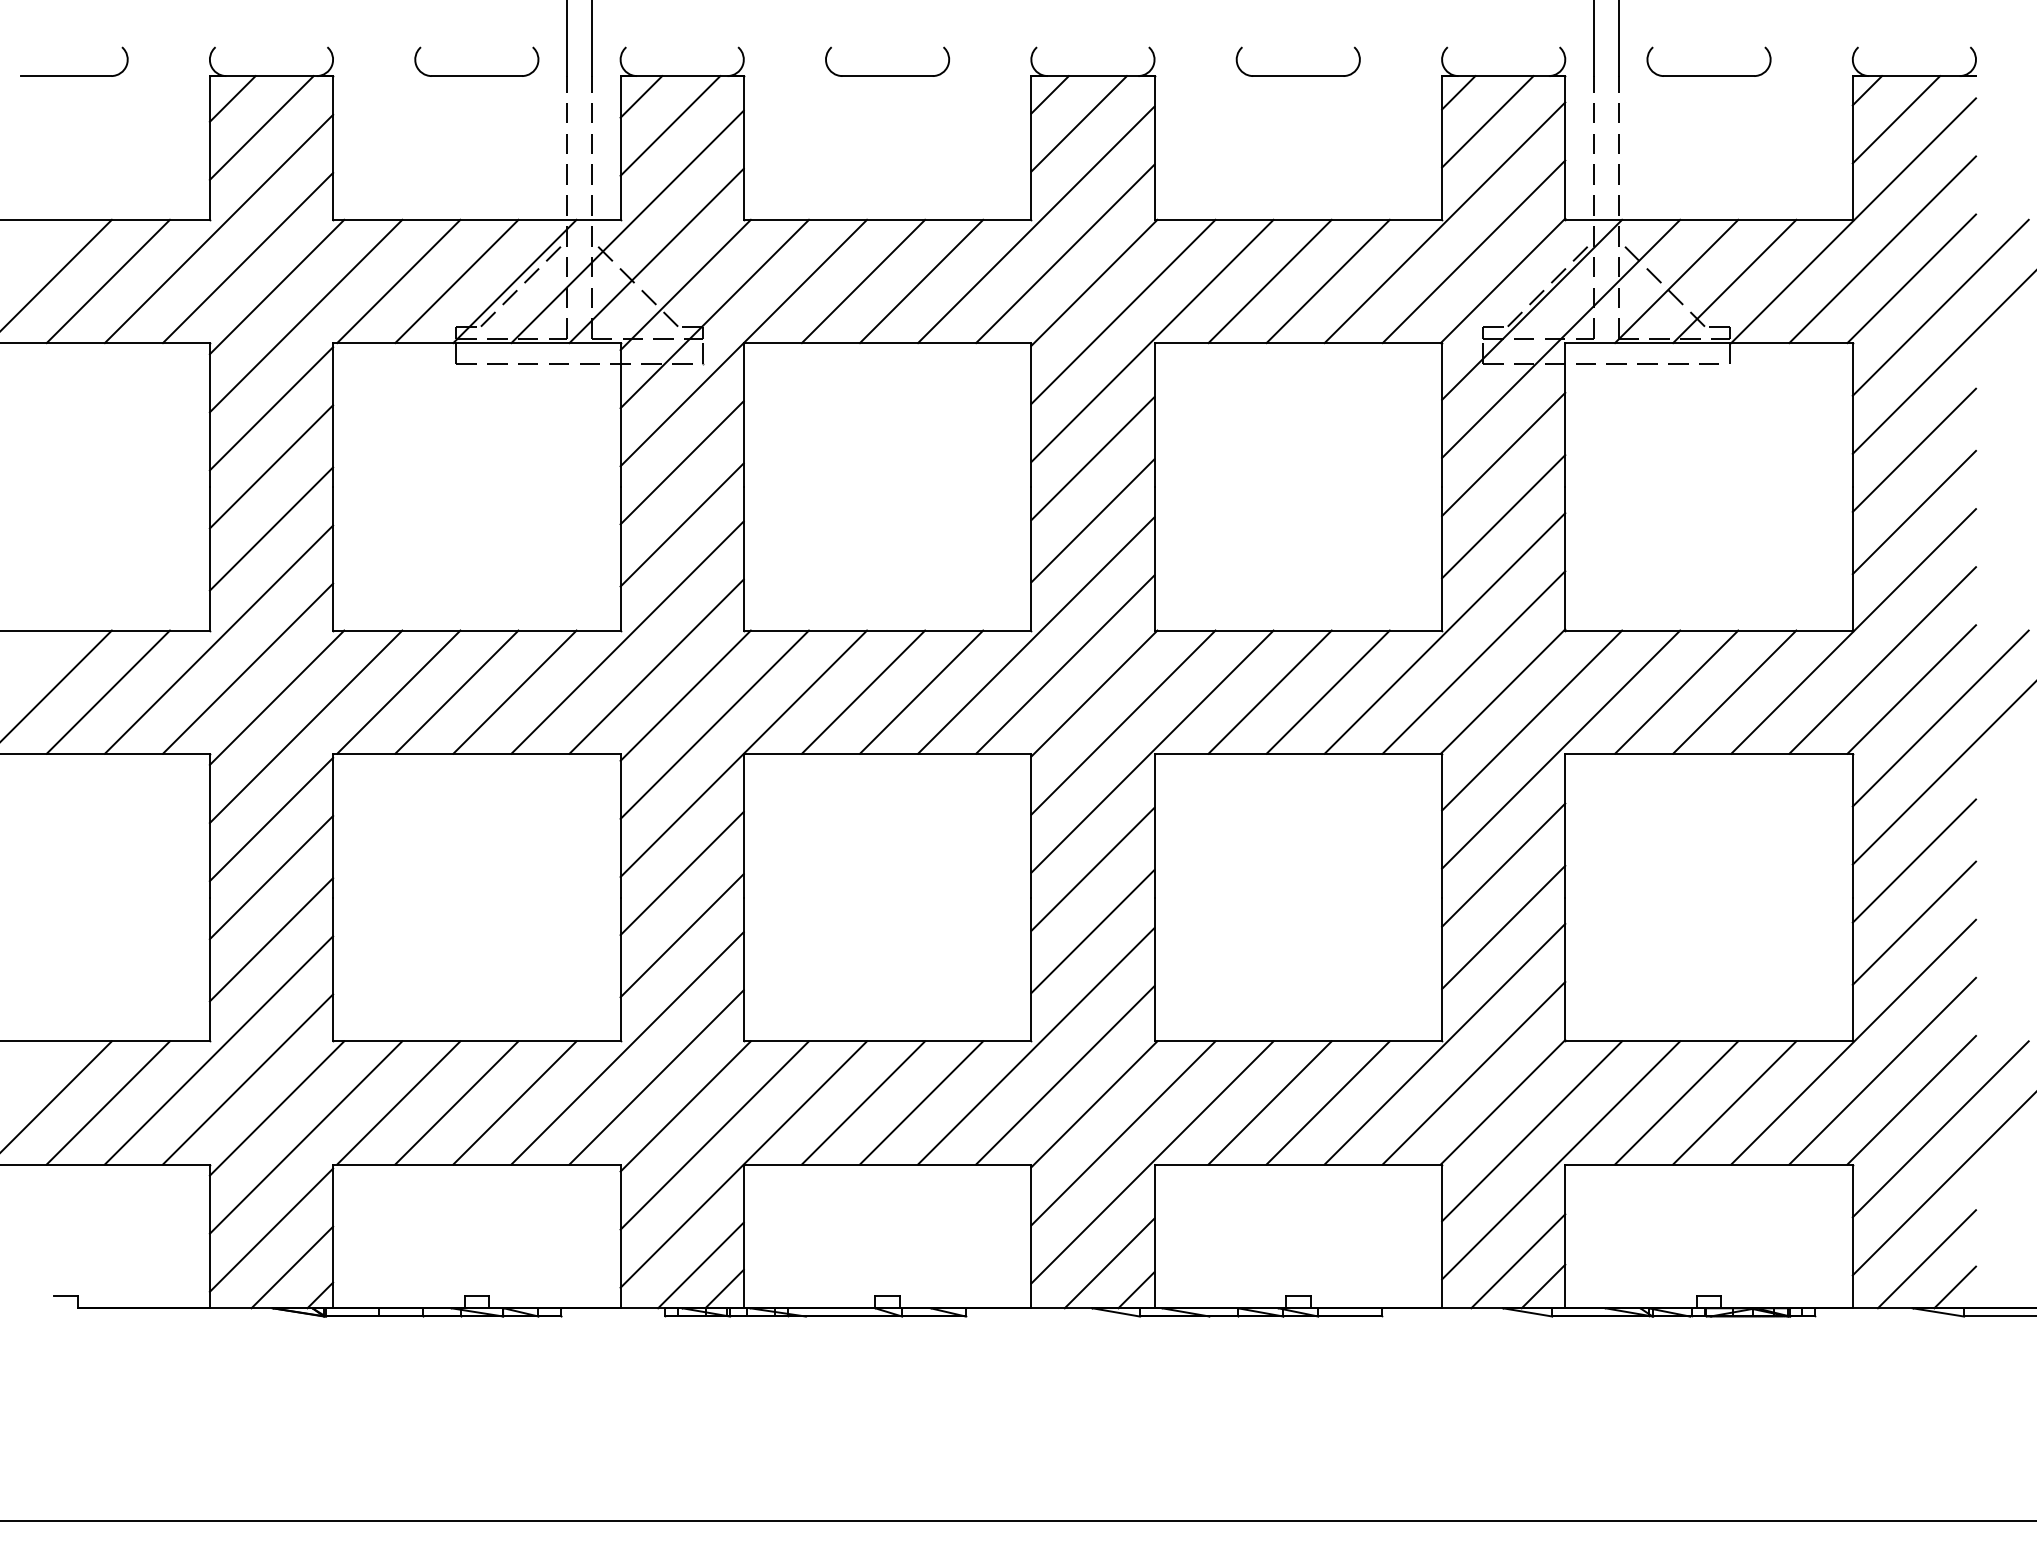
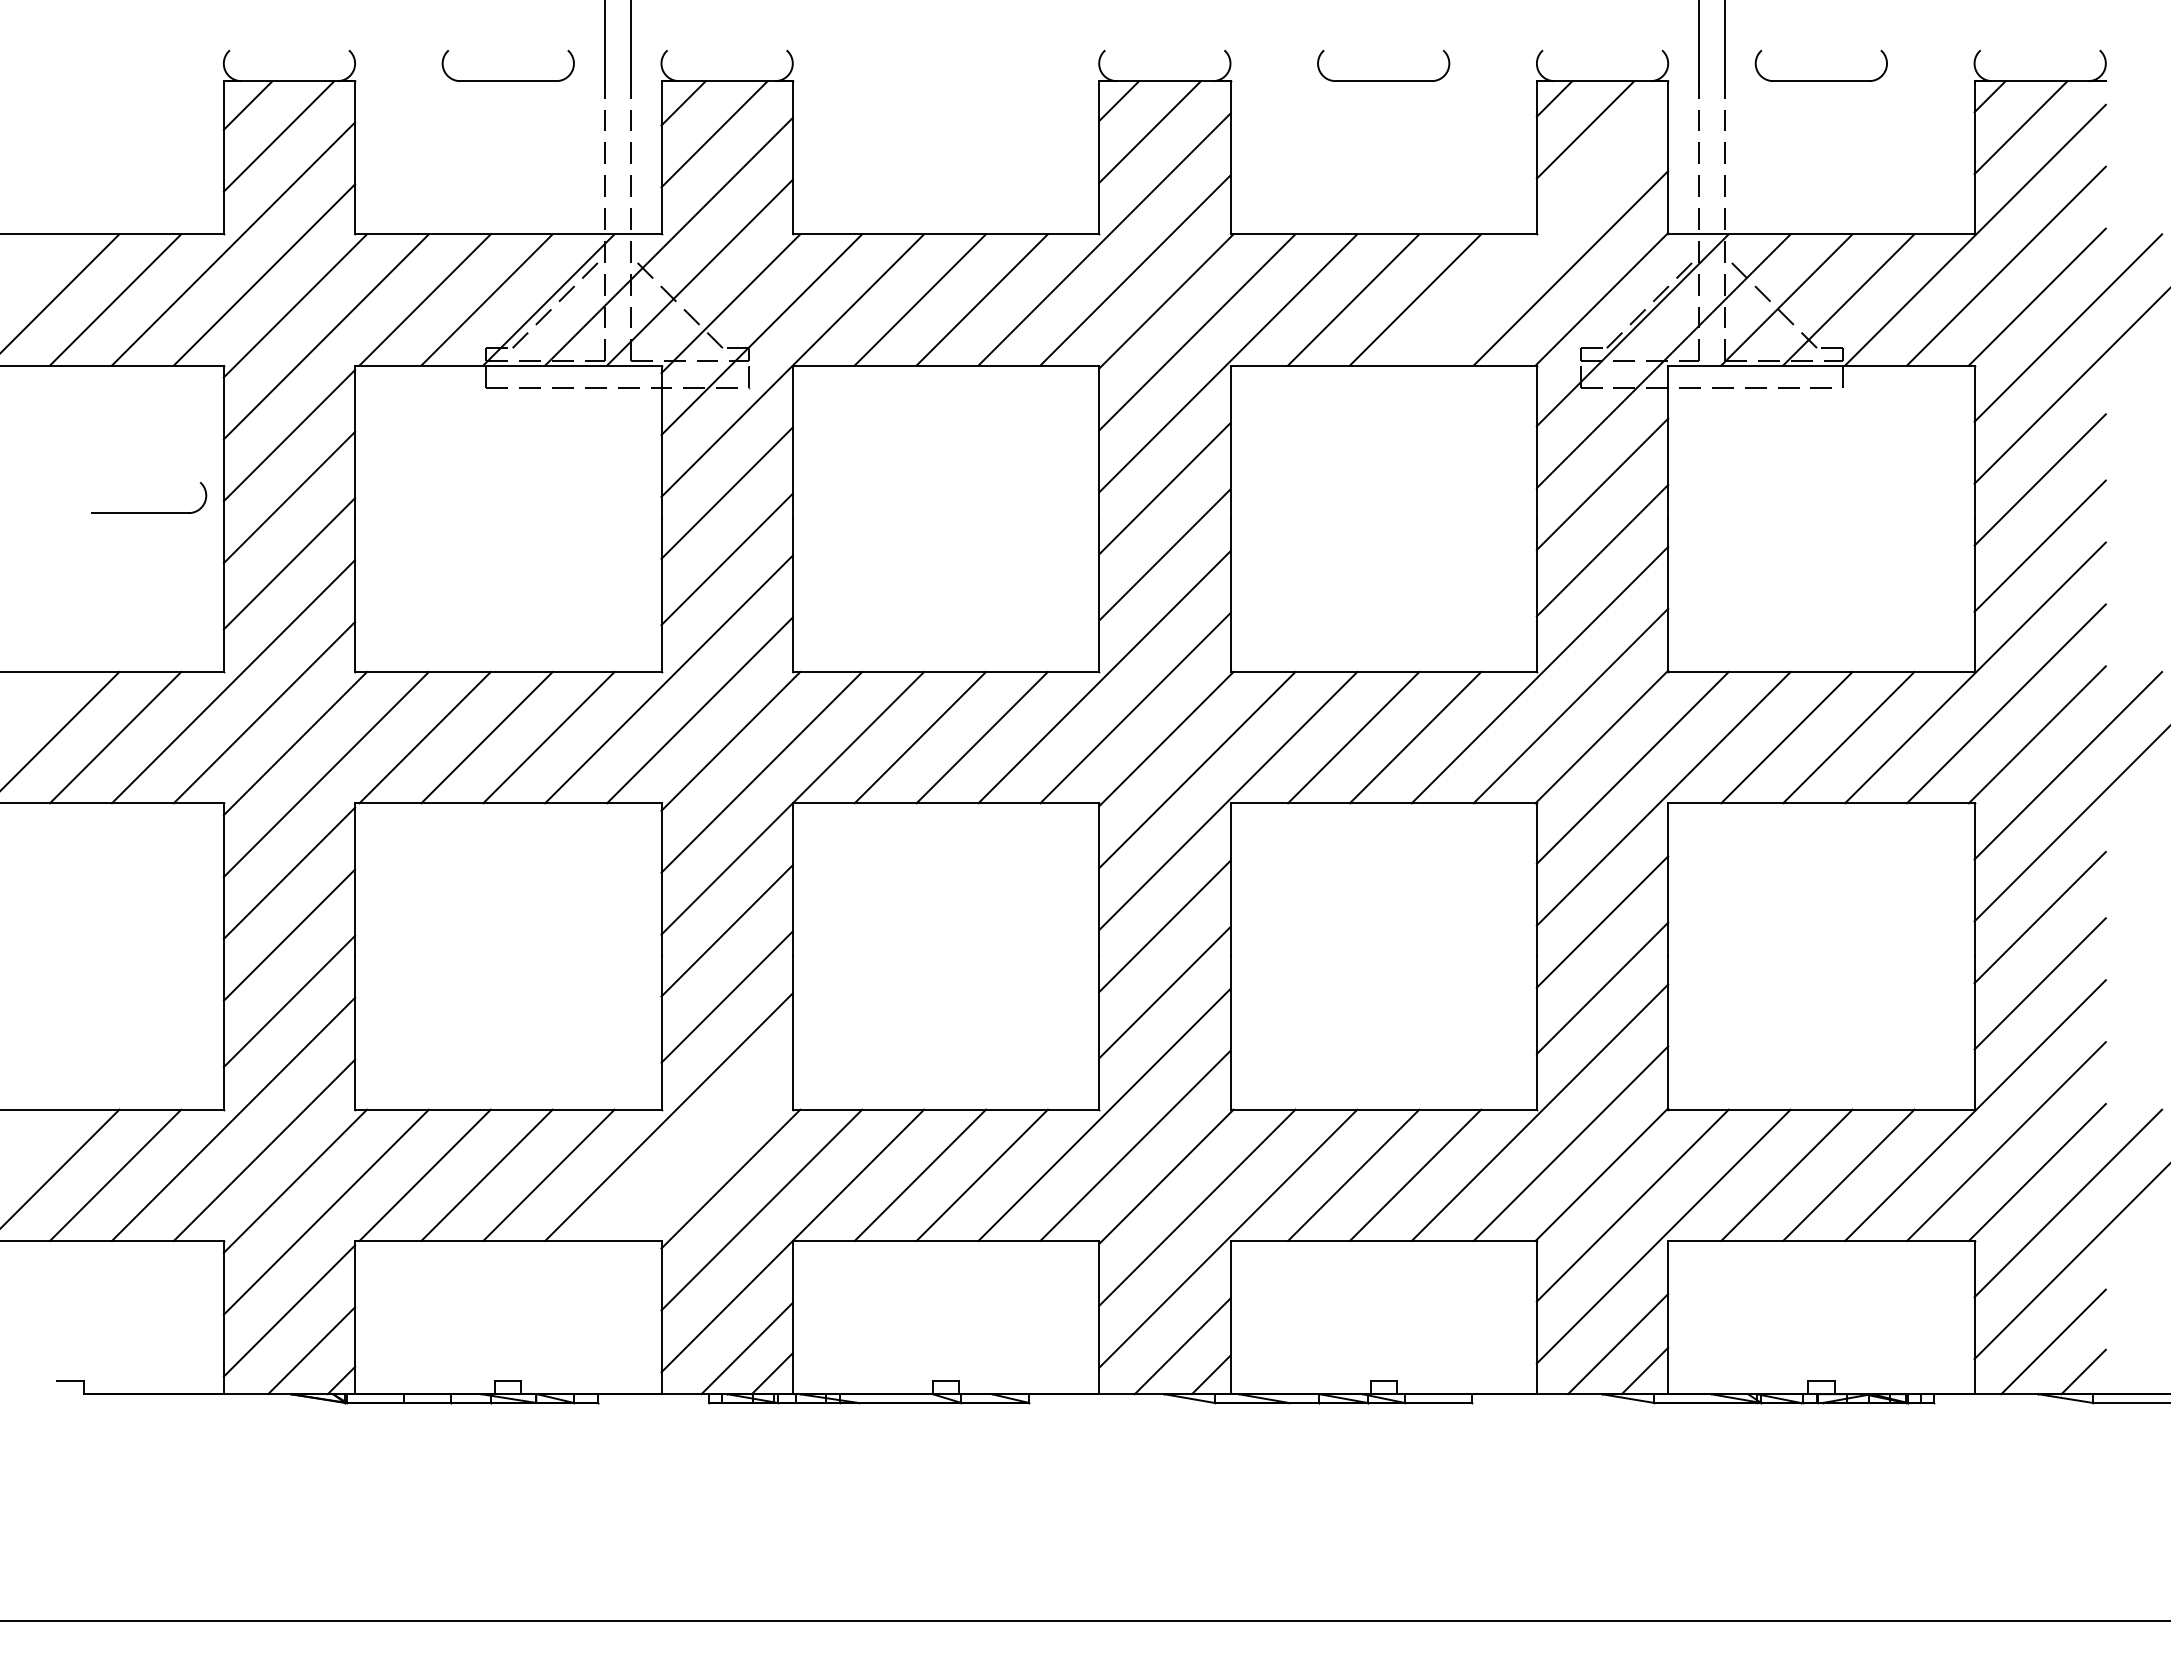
part: (74, 75) -> (149, 512), moved
part: (887, 75) -> (945, 80), removed
line: (1444, 222) -> (1539, 237), removed
line: (656, 1076) -> (699, 1147), removed

